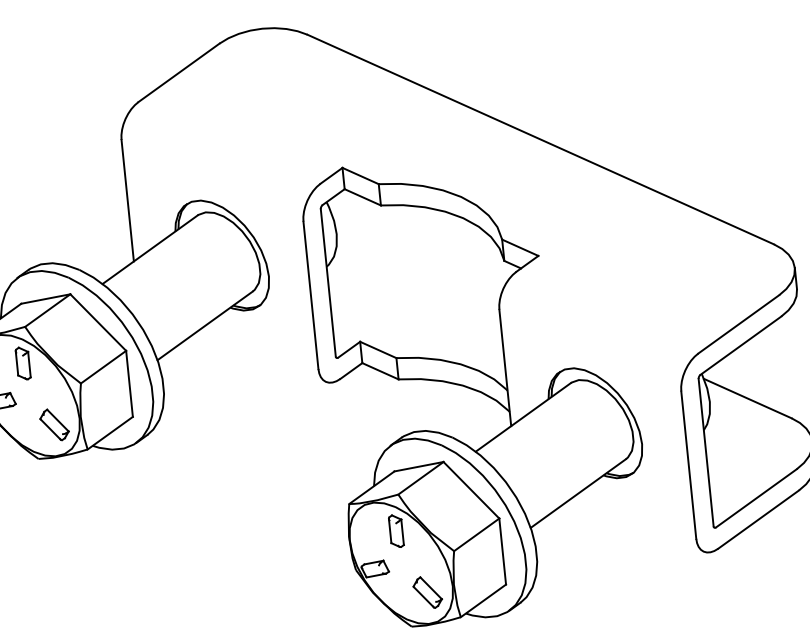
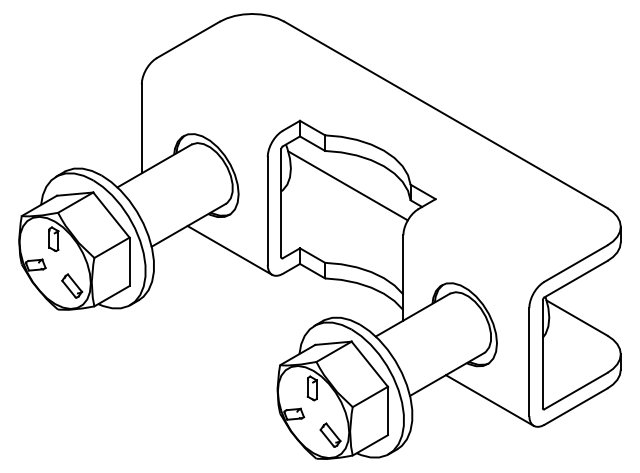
line: (416, 249) -> (347, 185), added
line: (264, 354) -> (229, 250), added
line: (639, 523) -> (489, 400), added

